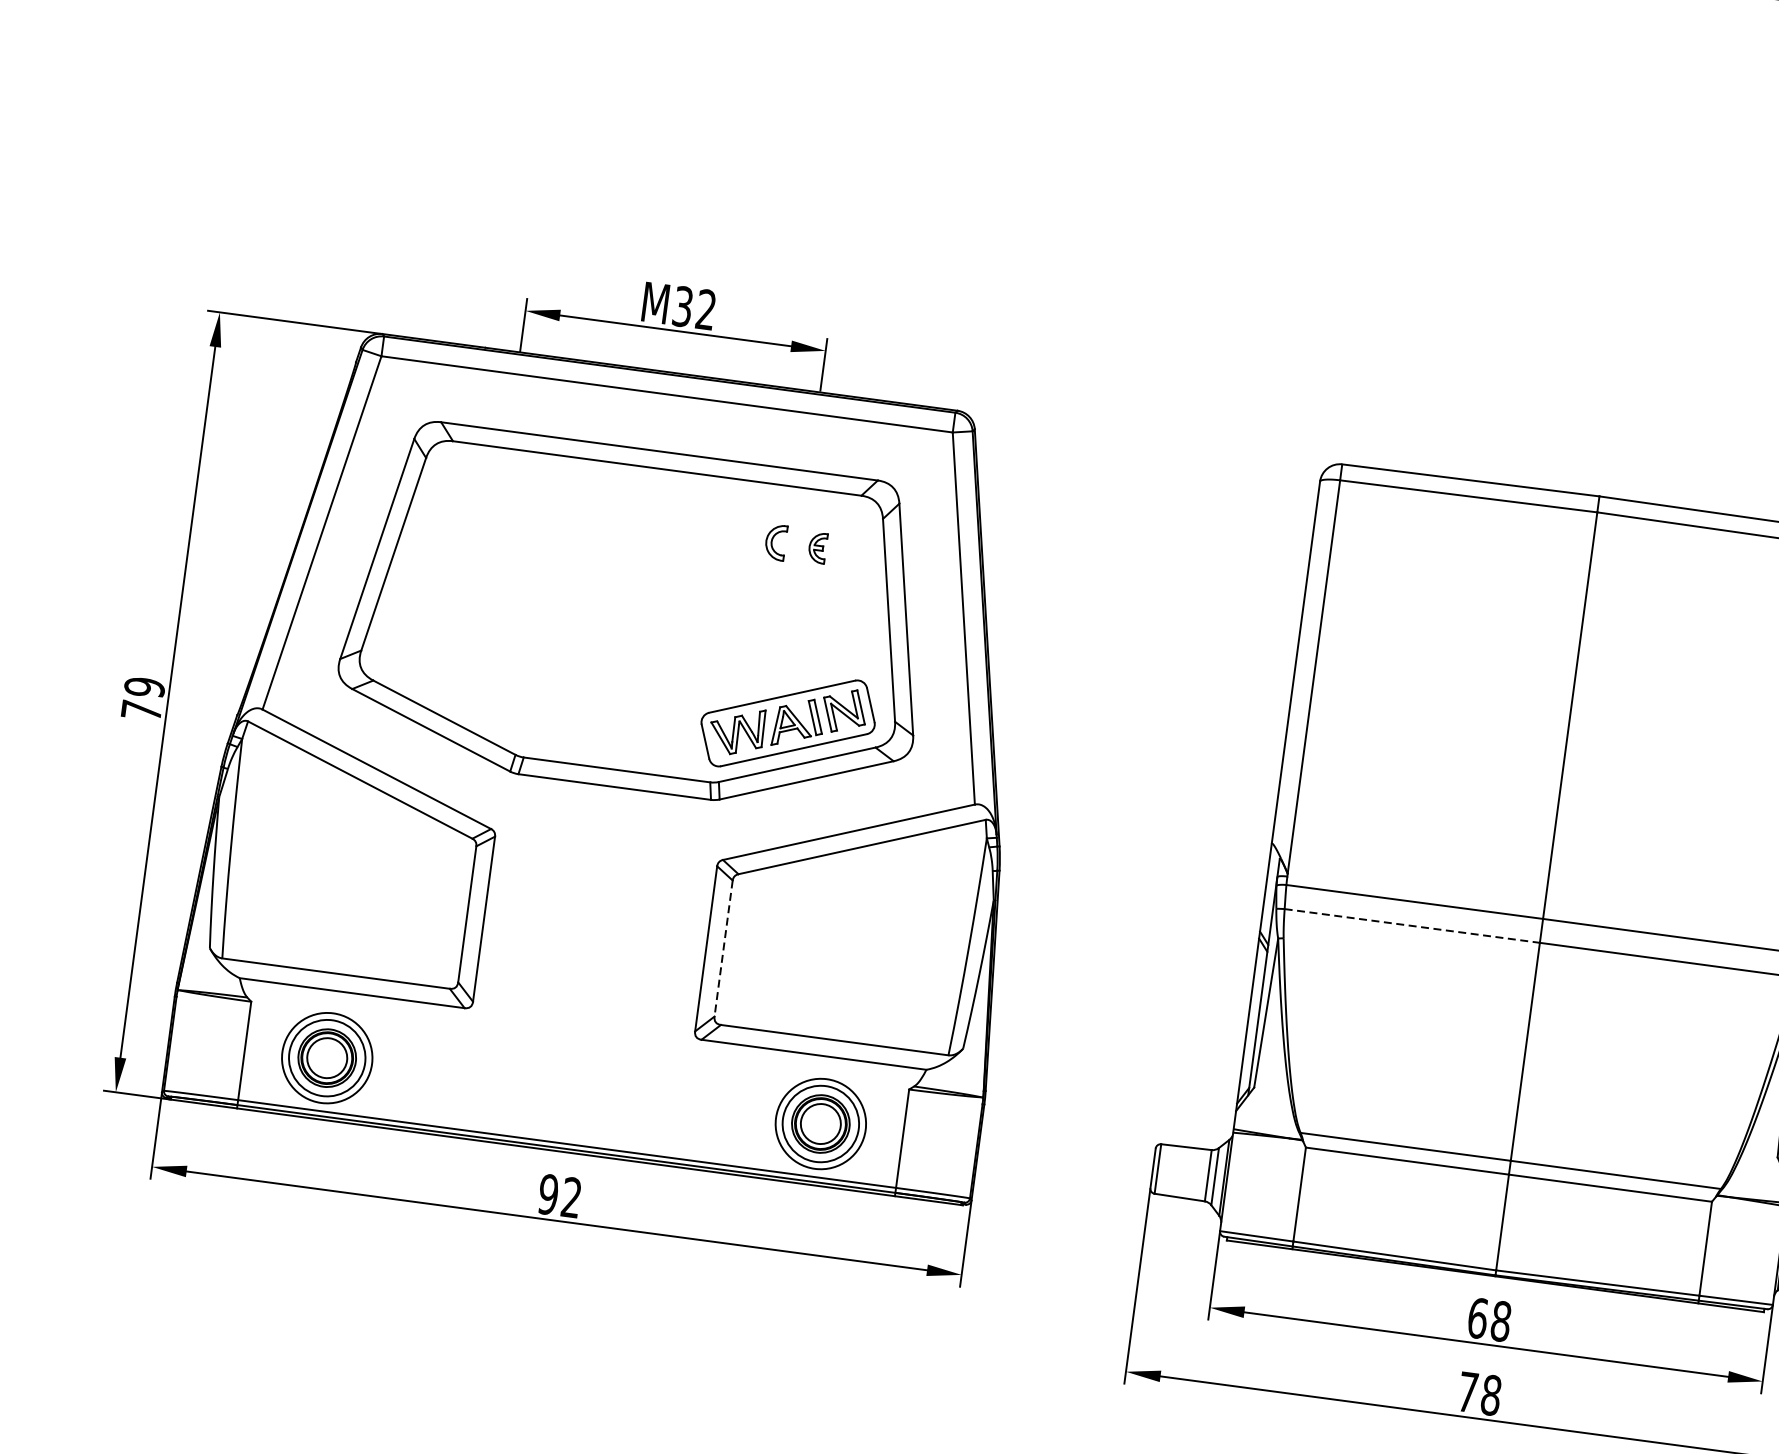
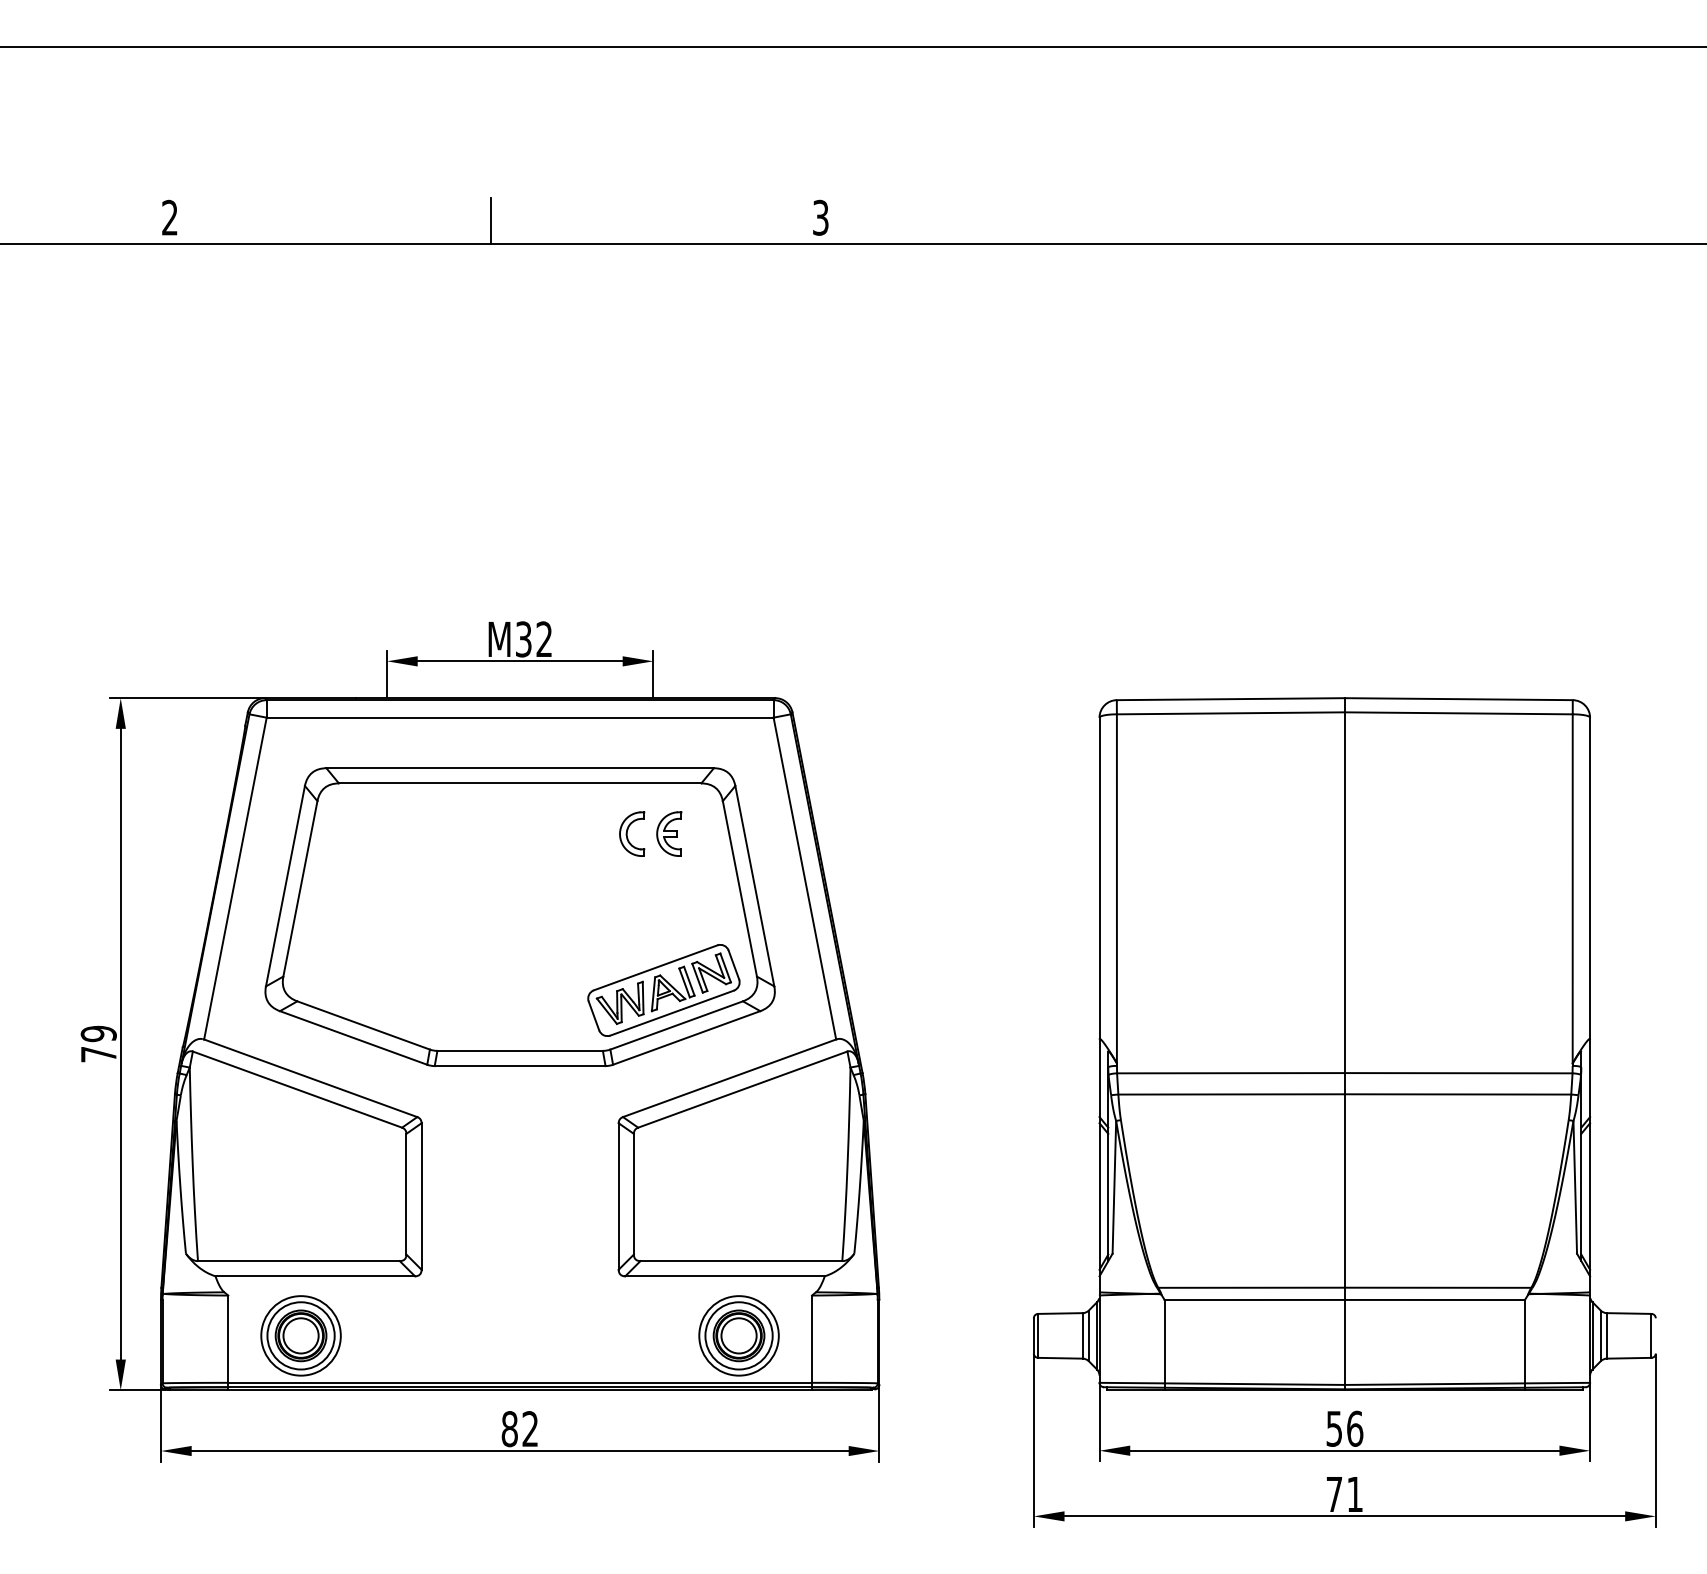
part: (776, 541) -> (632, 833), size x1.43
part: (818, 547) -> (669, 833), size x1.67
line: (1413, 926) -> (1232, 1094), dashed -> solid
line: (723, 948) -> (633, 1194), dashed -> solid
text: (548, 1195) -> (509, 1429), 92 -> 82
text: (1489, 1319) -> (1344, 1428), 68 -> 56
text: (1491, 1395) -> (1355, 1494), 78 -> 71

